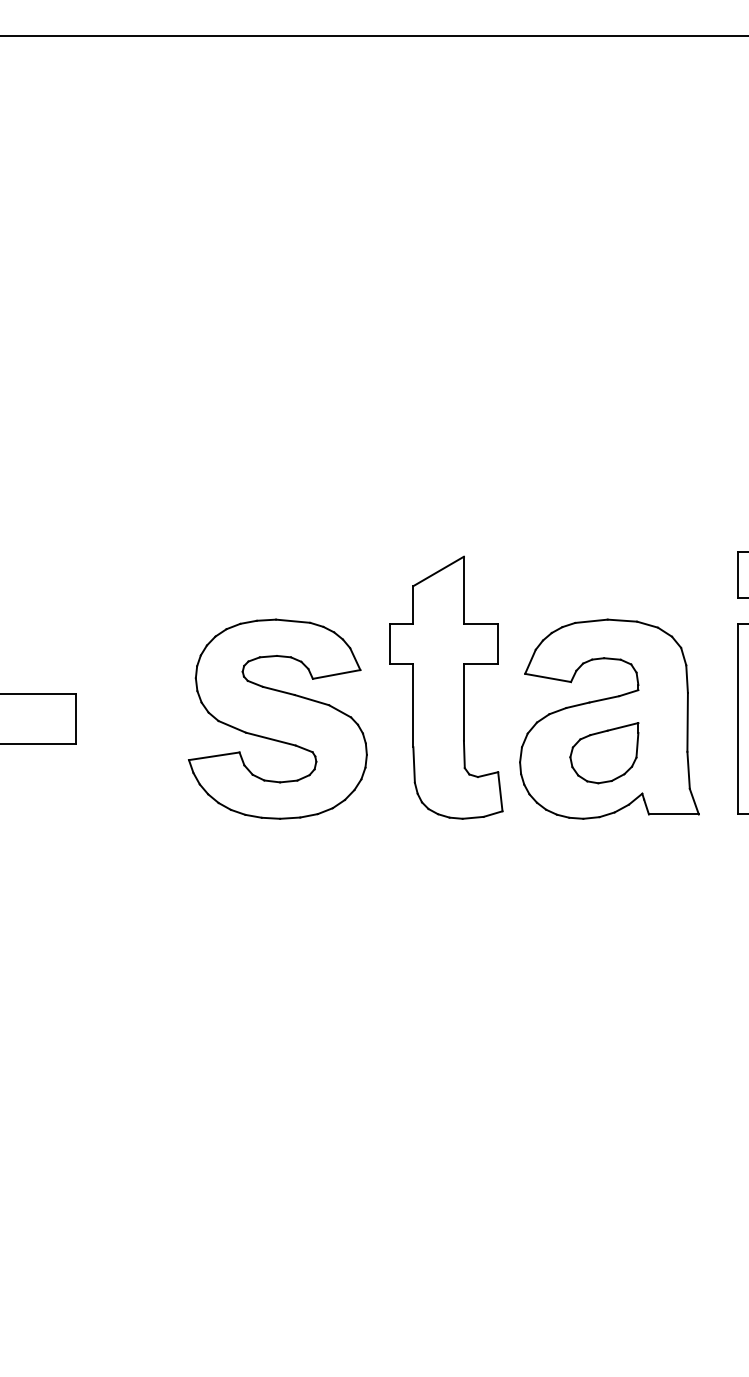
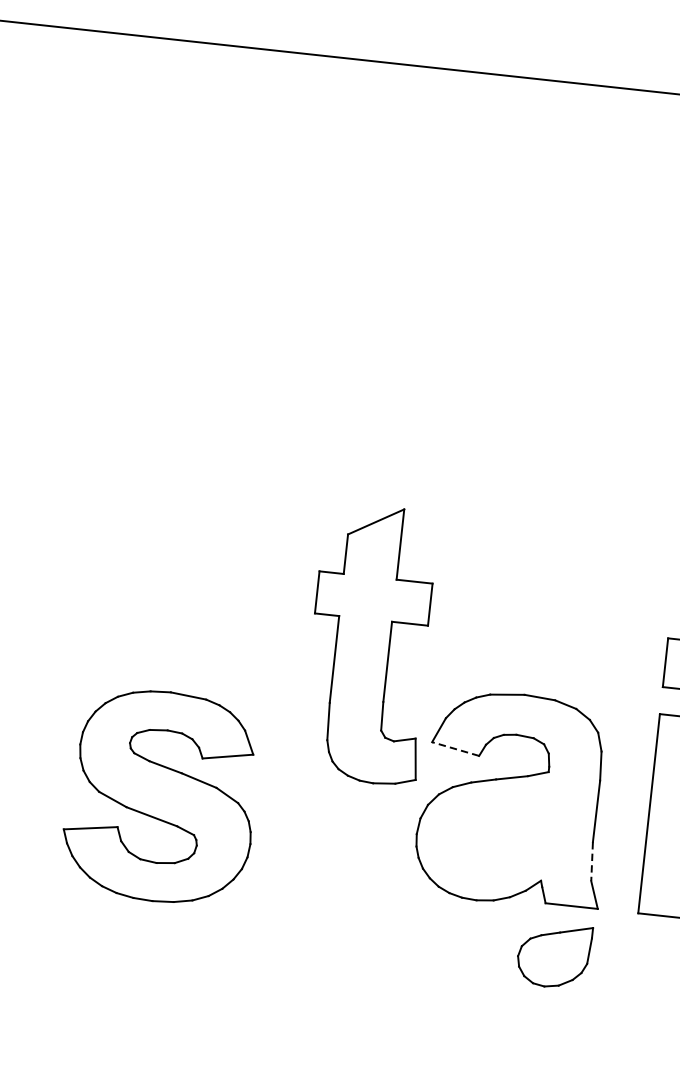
line: (547, 677) -> (455, 748), solid -> dashed
part: (446, 687) -> (371, 644), moved
part: (277, 718) -> (161, 795), moved
part: (604, 753) -> (554, 956), moved
line: (688, 770) -> (591, 861), solid -> dashed

